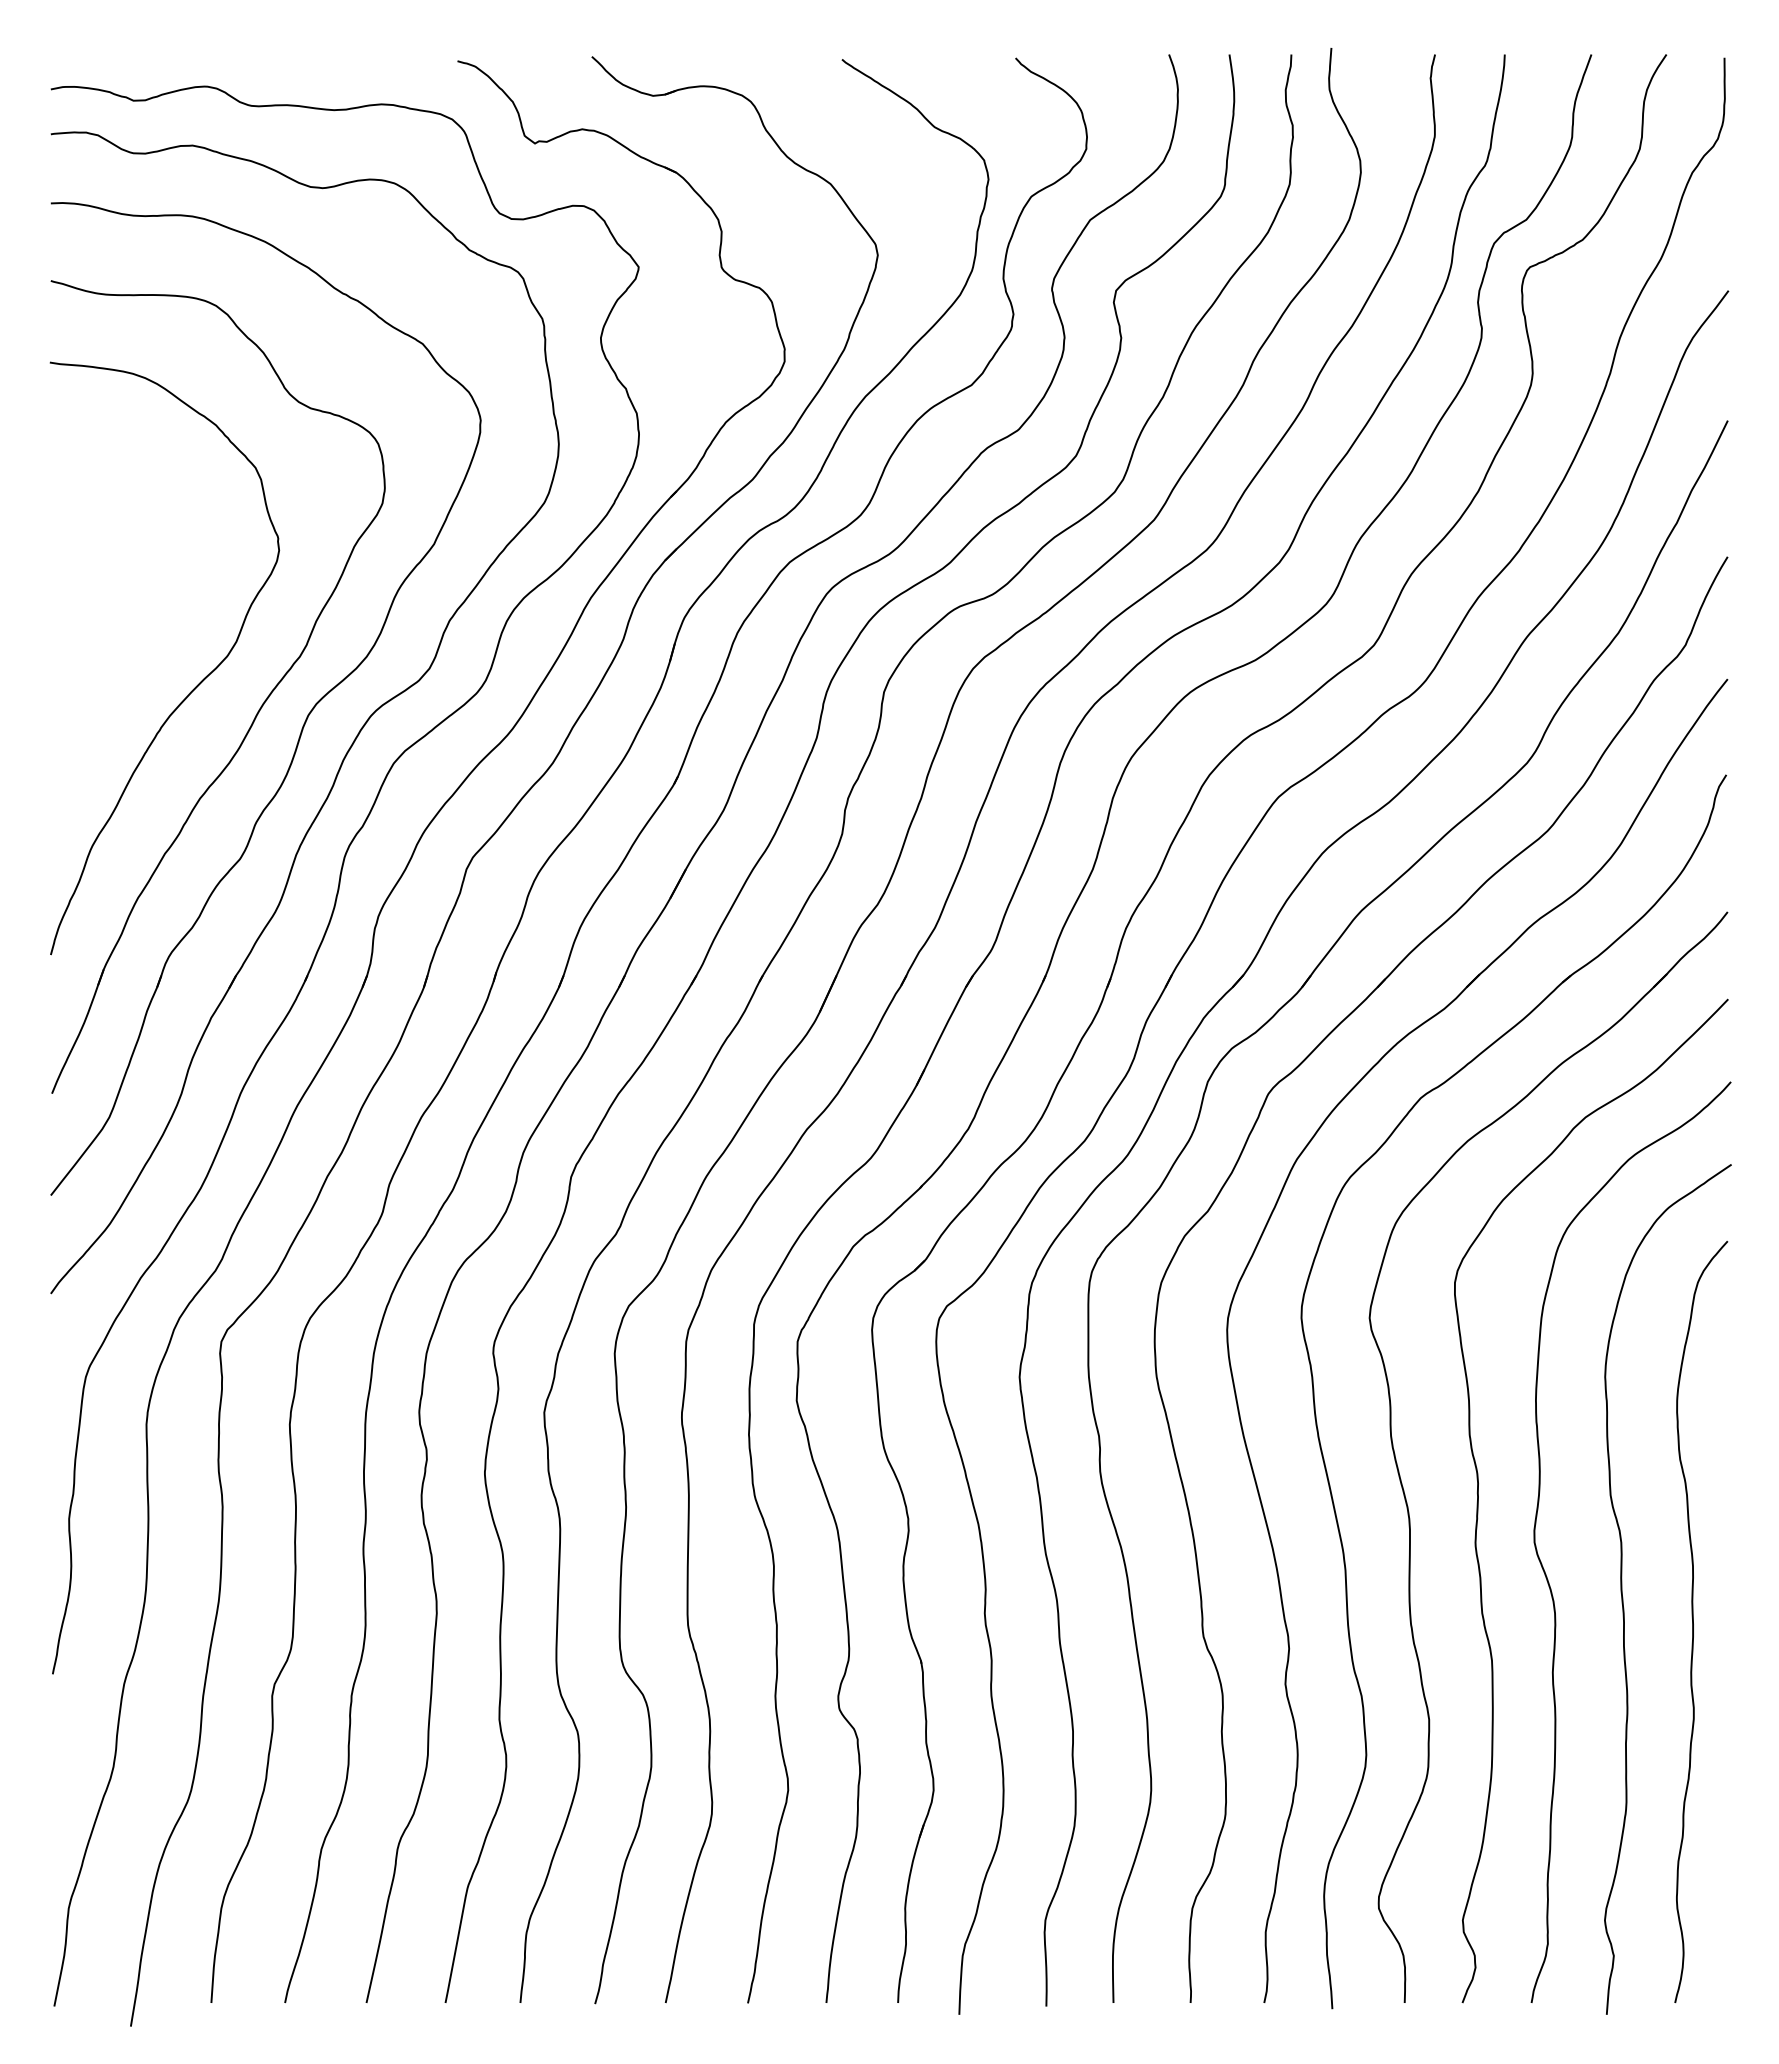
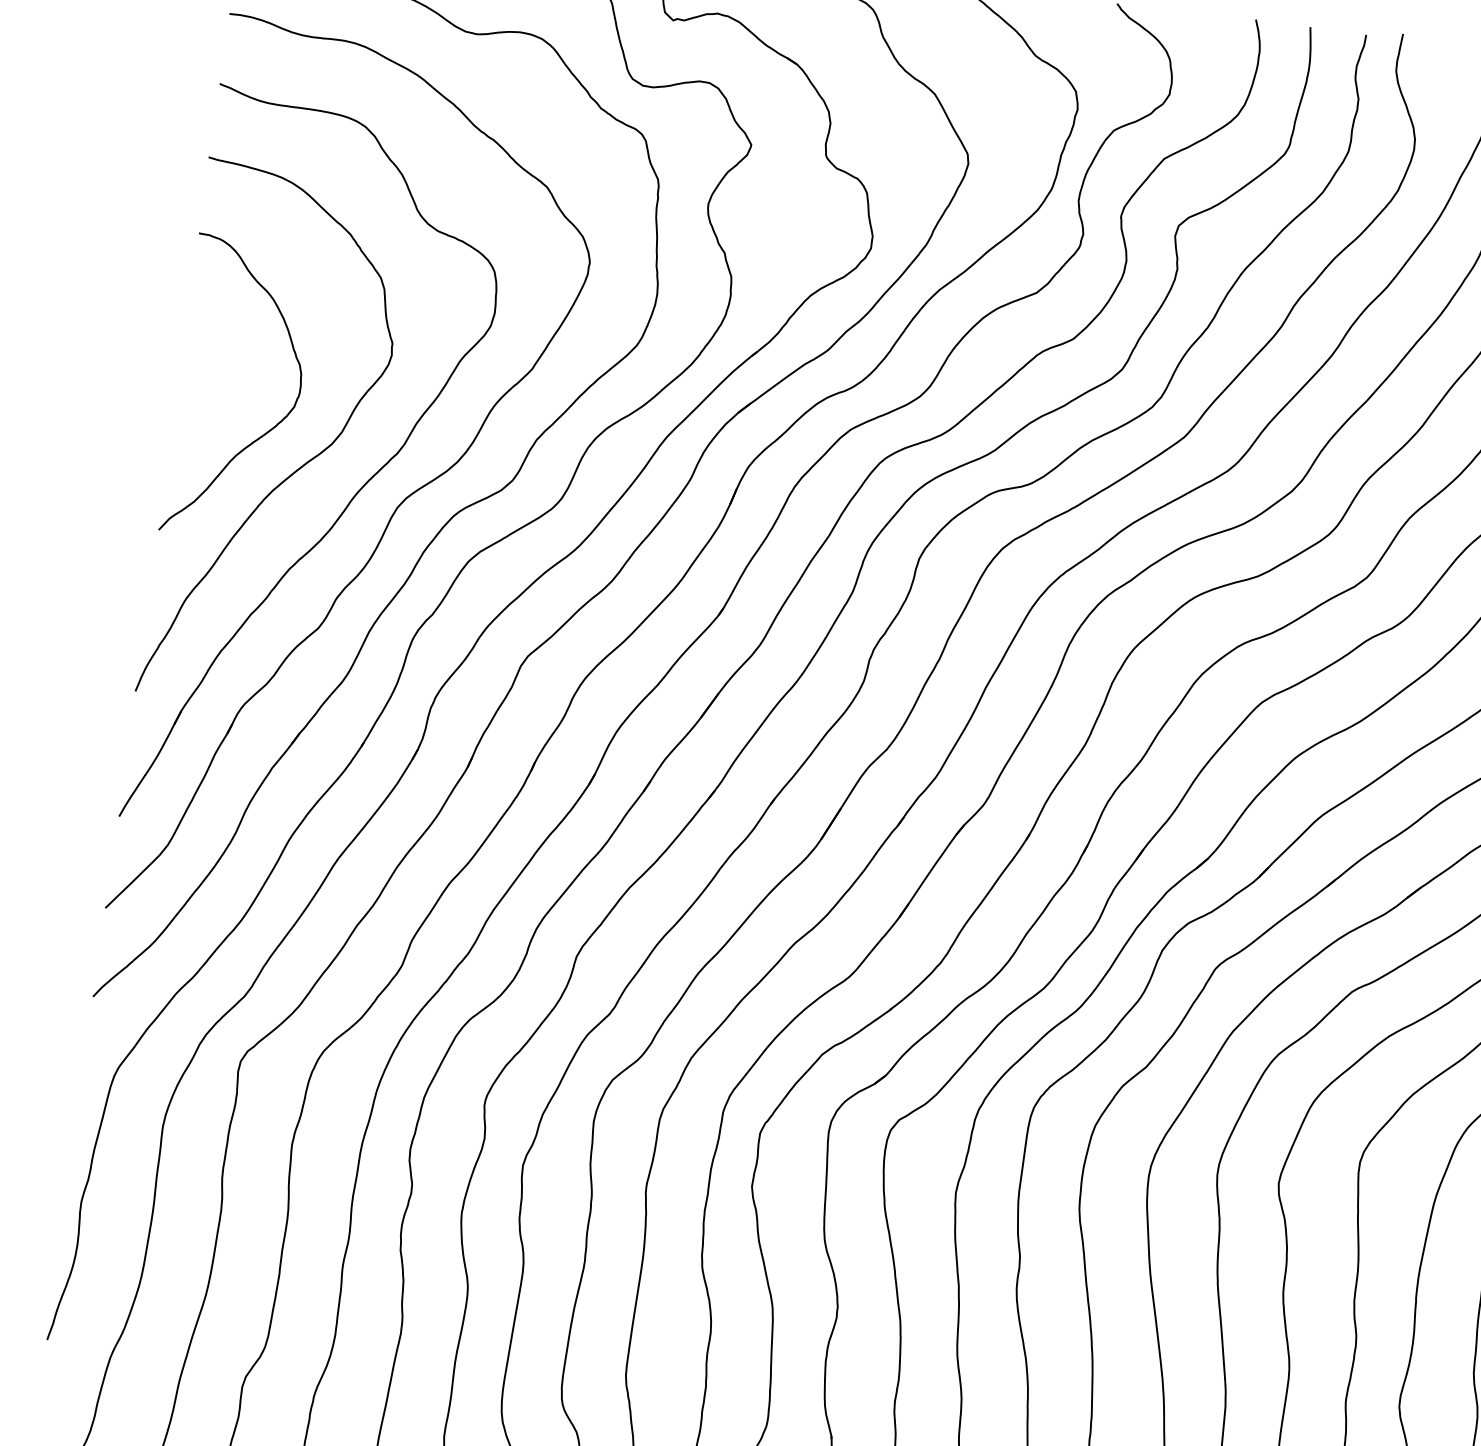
curve: (157, 649) -> (269, 429), added

